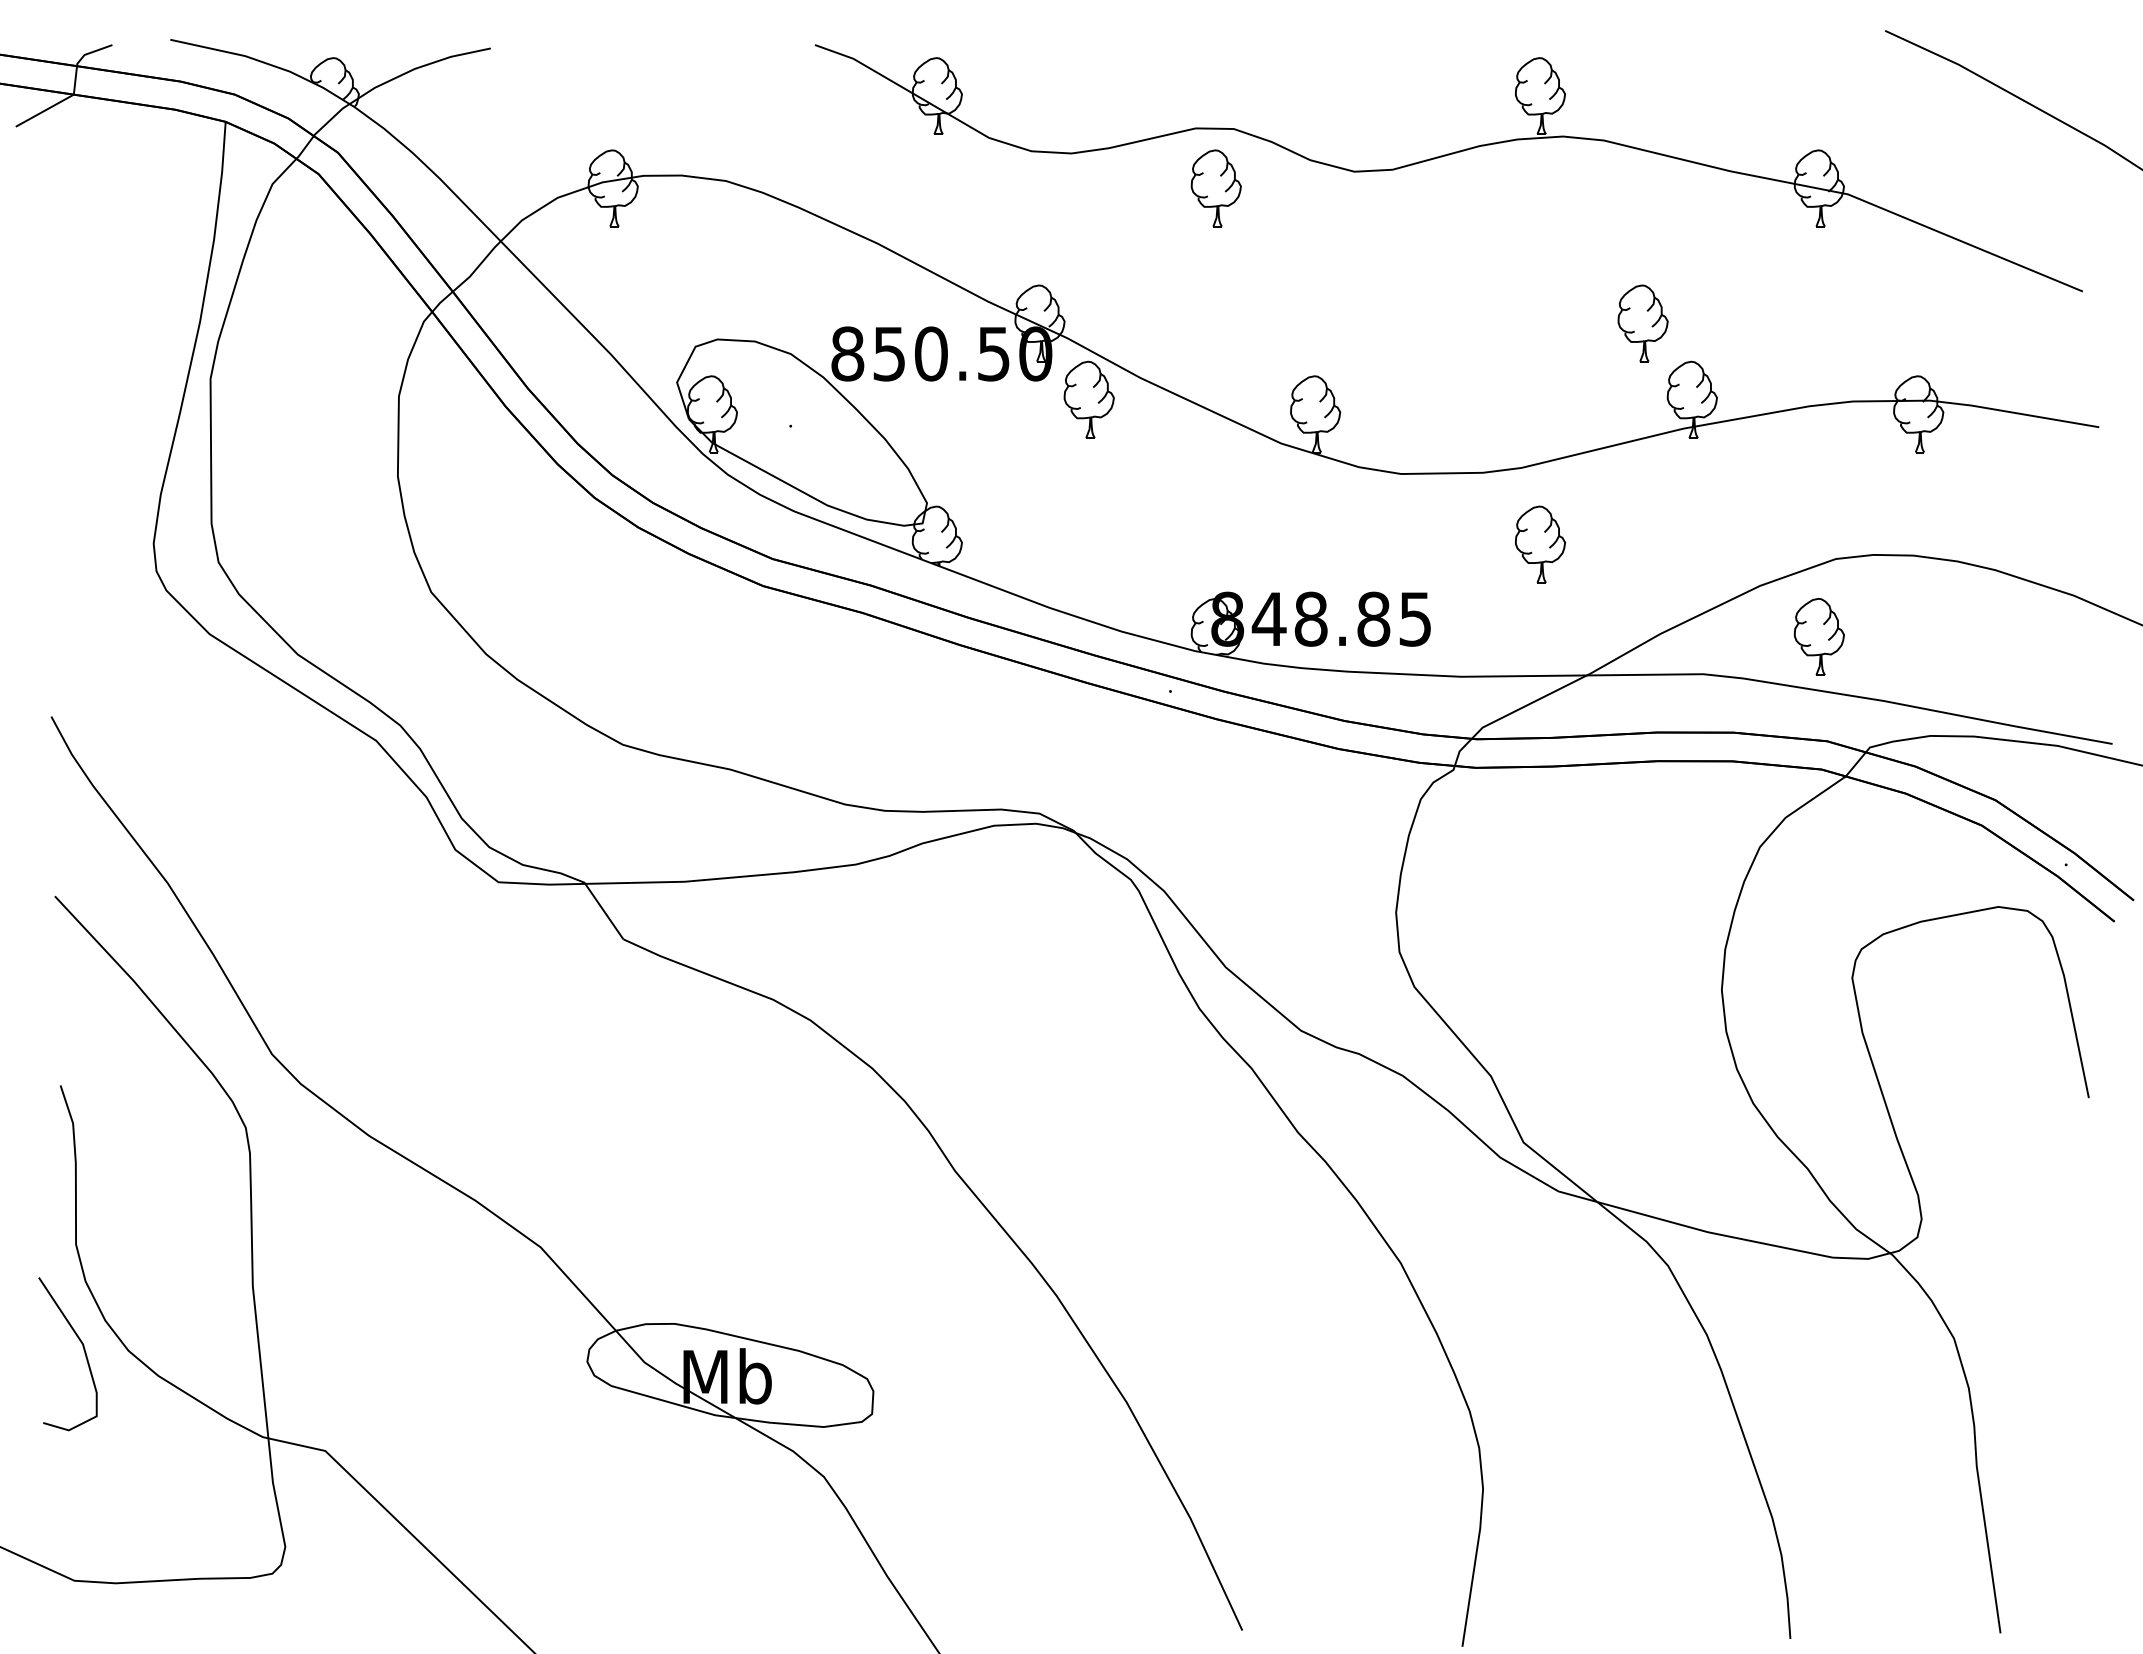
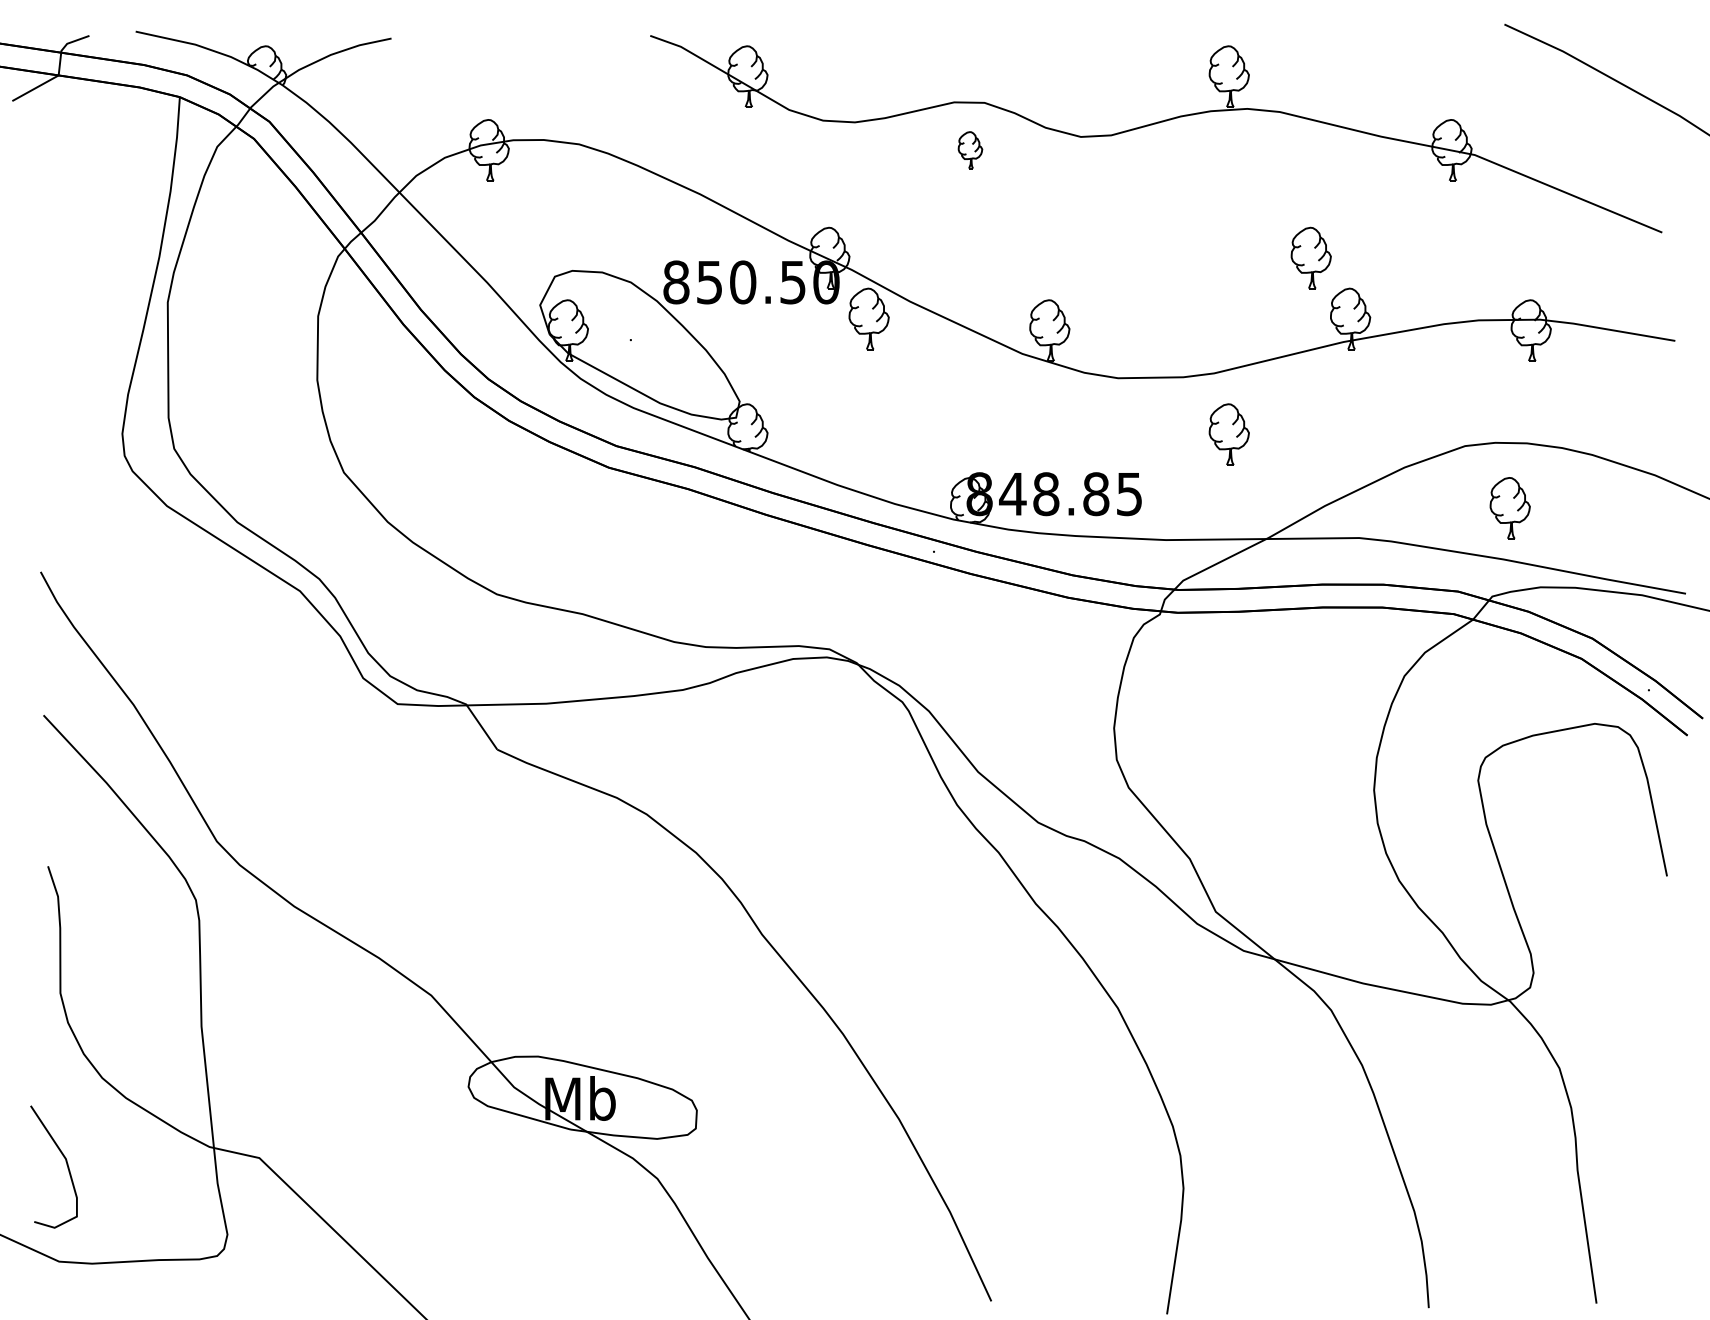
part: (1215, 188) -> (969, 150), size x0.6
part: (1818, 636) -> (1509, 507), moved
curve: (83, 1350) -> (66, 1164), moved

